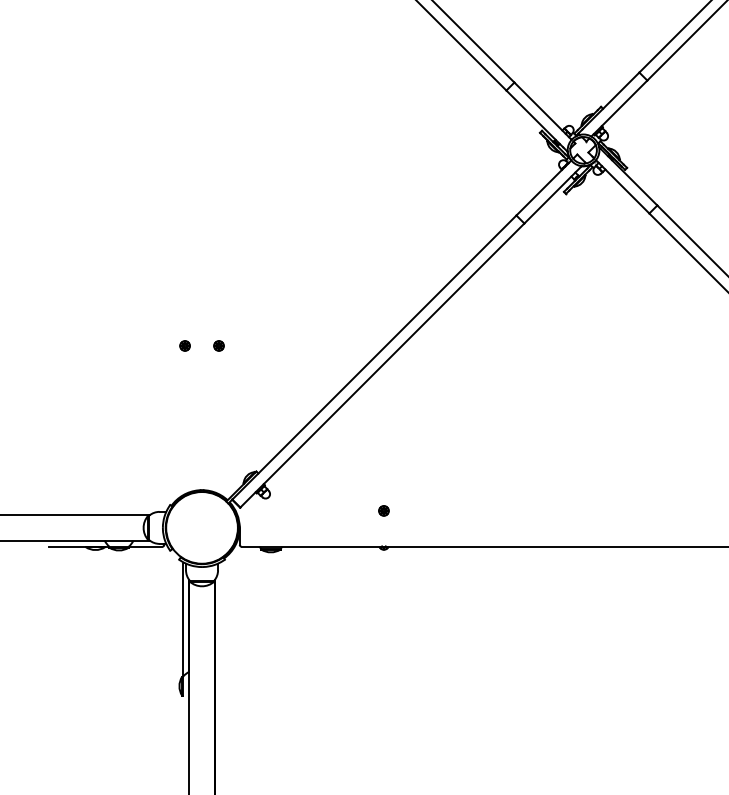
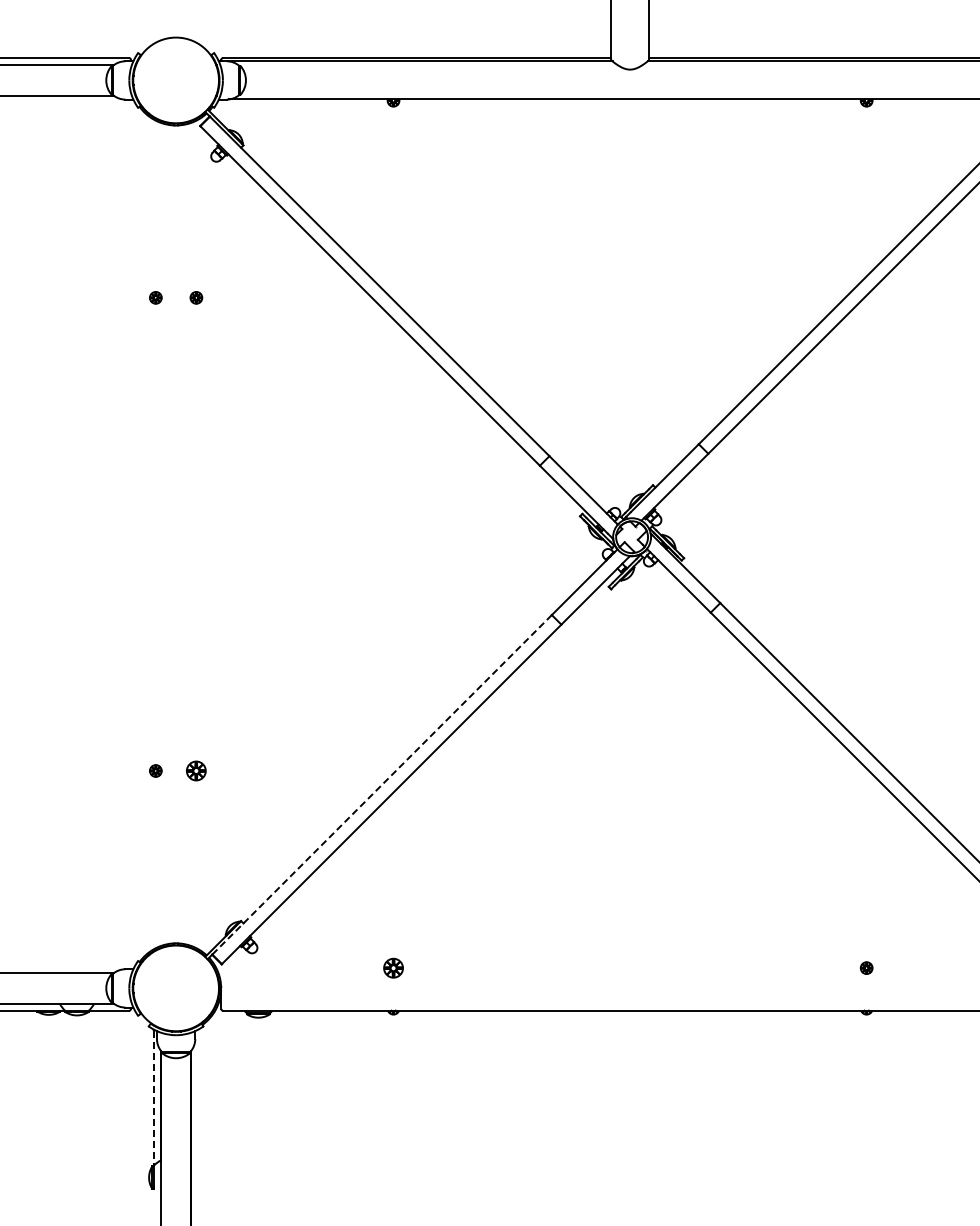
part: (219, 345) -> (196, 770), size x1.6
line: (373, 358) -> (381, 785), solid -> dashed
part: (383, 510) -> (393, 967), size x1.6
line: (183, 620) -> (153, 1099), solid -> dashed

